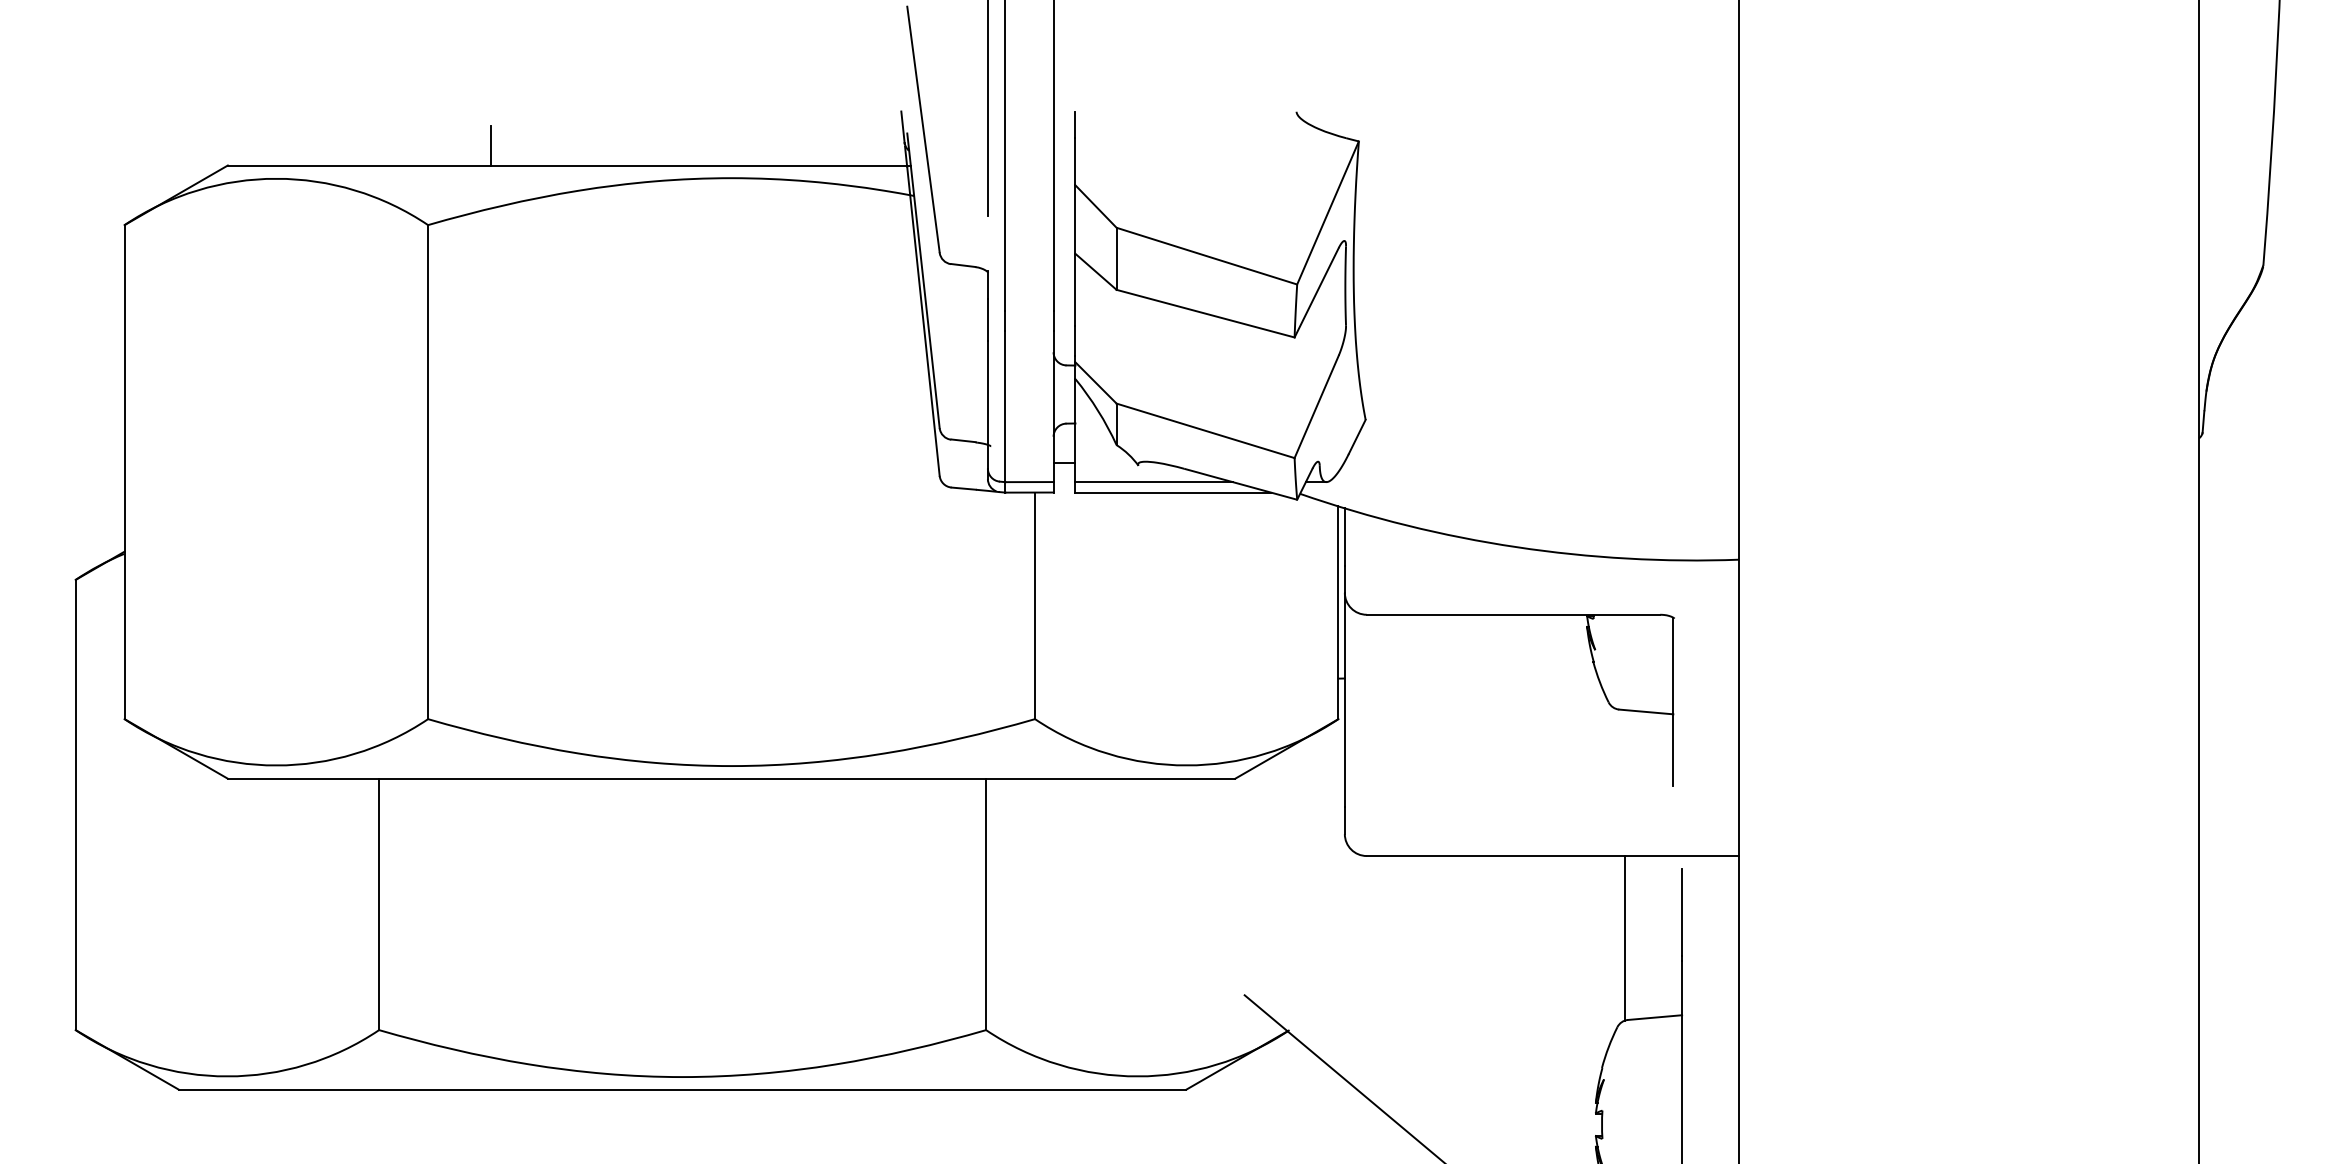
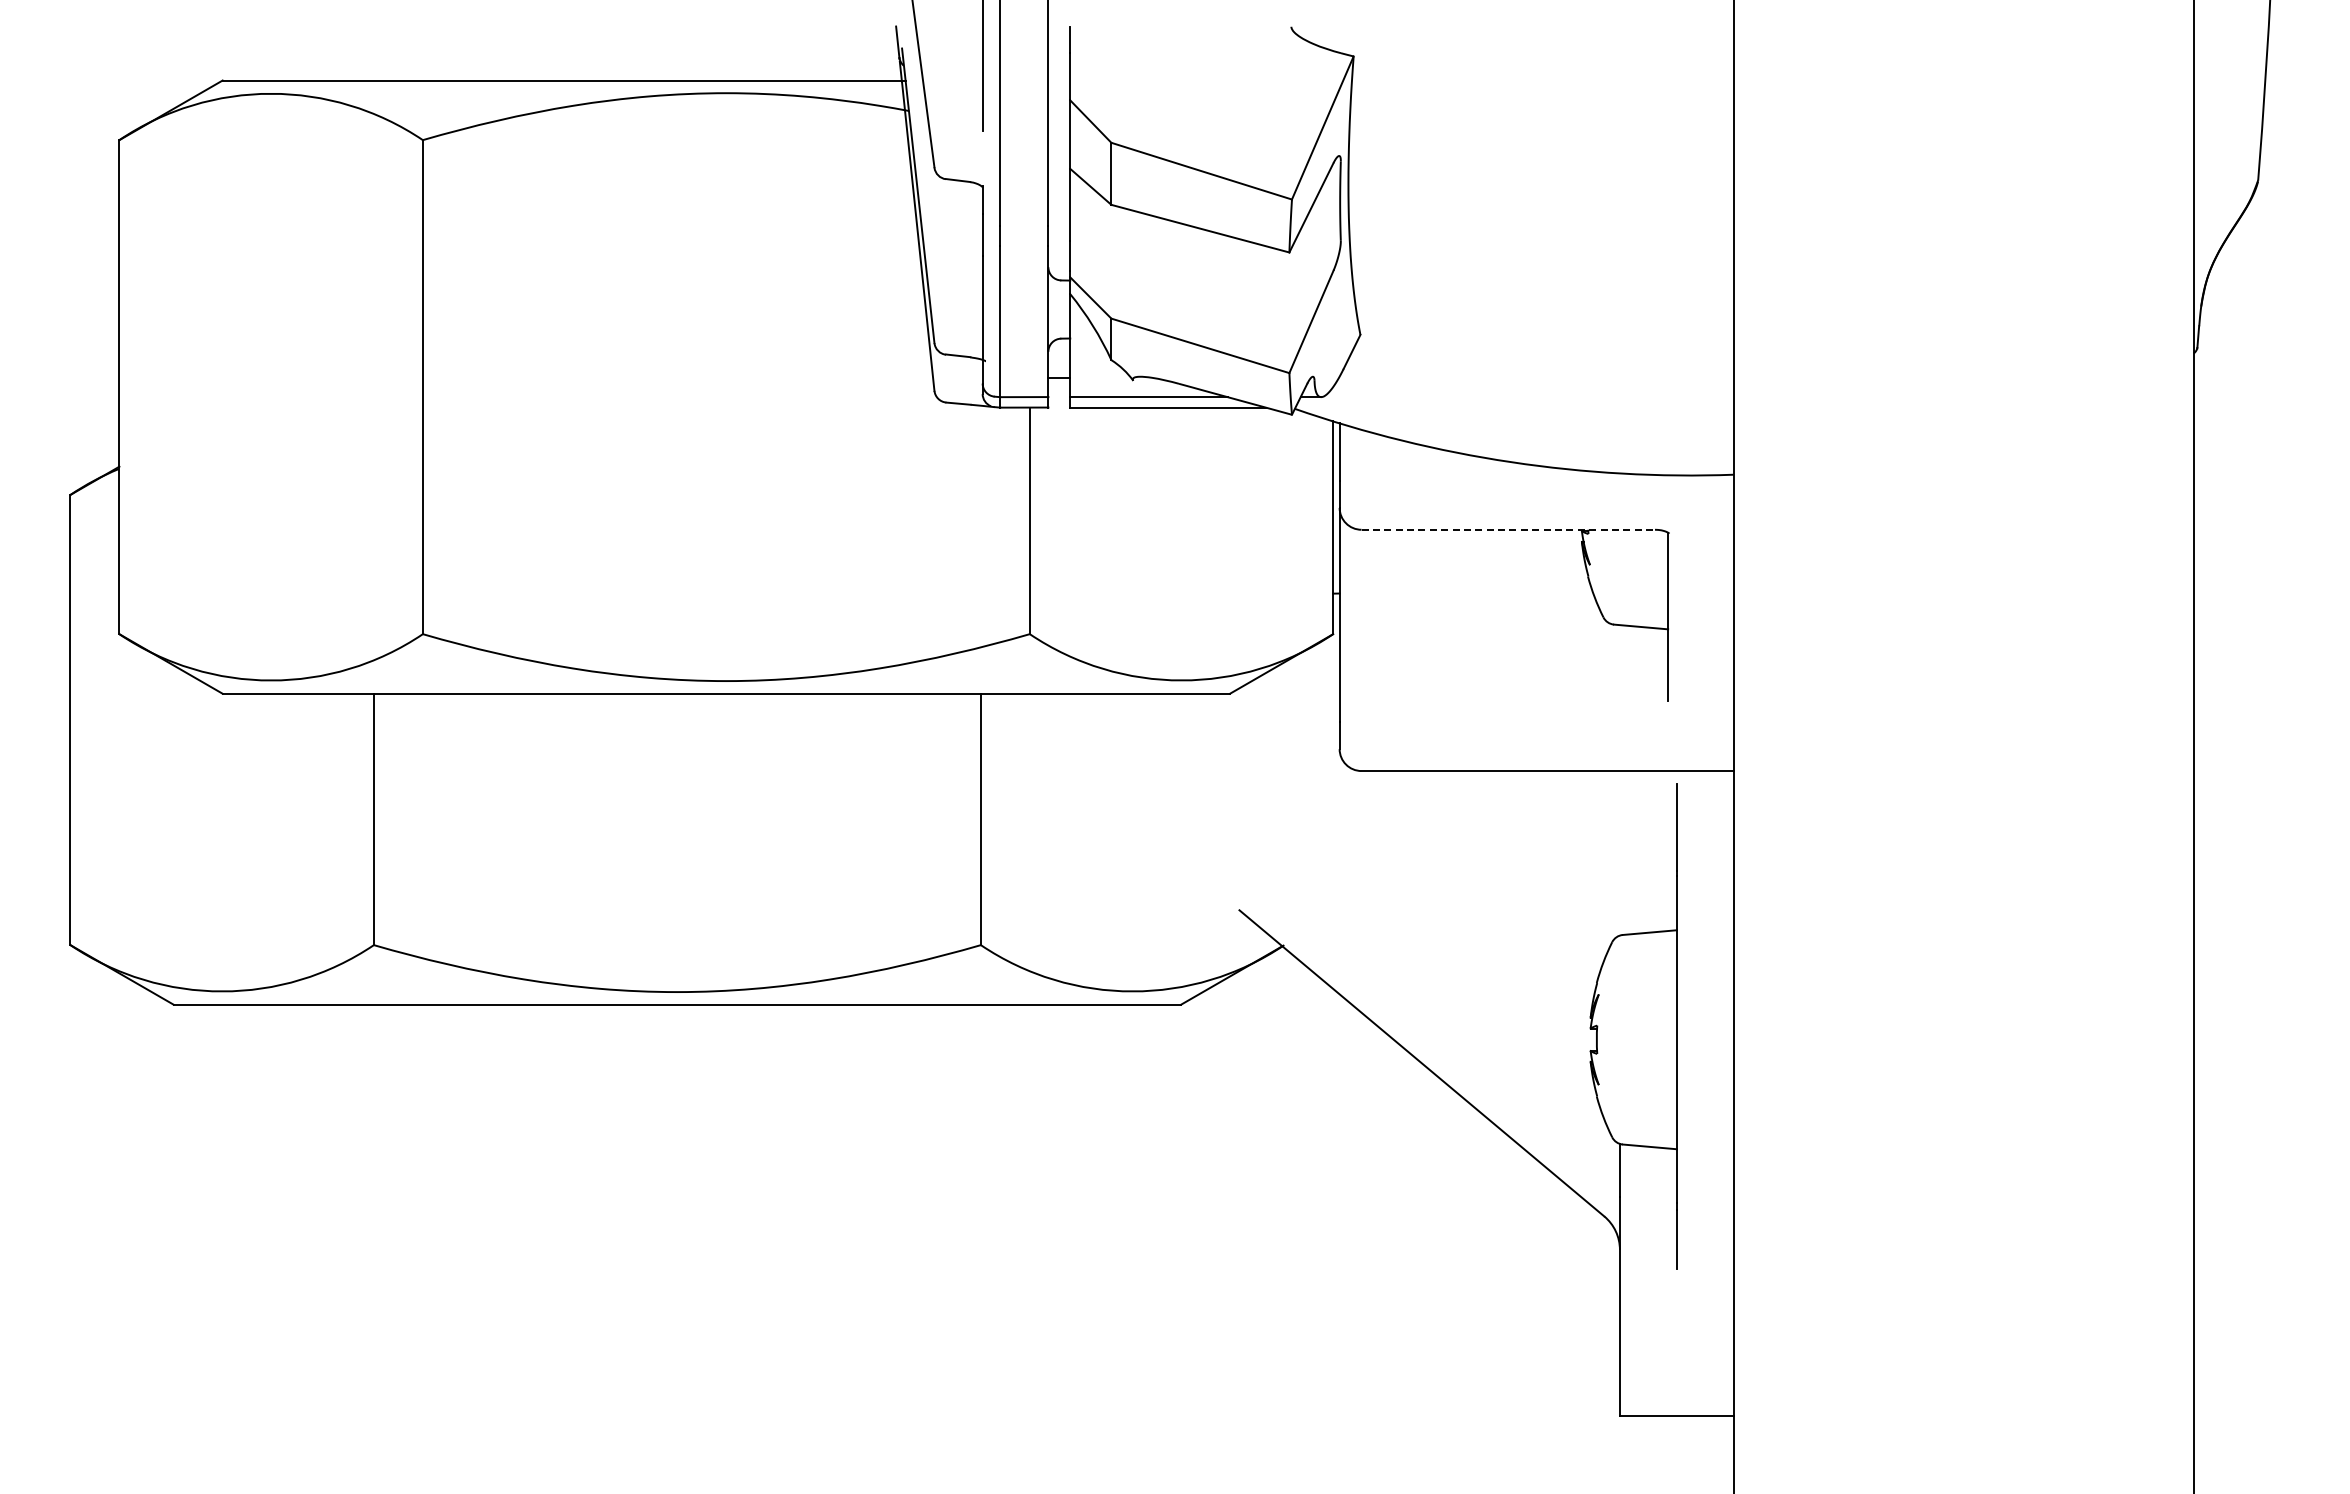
line: (490, 145) -> (485, 60), removed
line: (1513, 614) -> (1508, 529), solid -> dashed
line: (1624, 938) -> (1619, 853), removed

